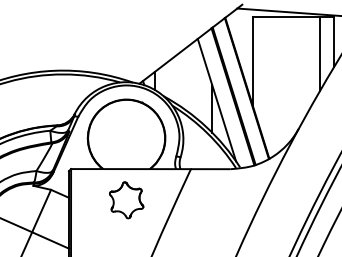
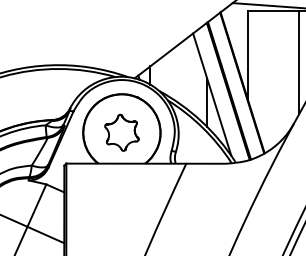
line: (304, 67) -> (299, 62), added
part: (126, 200) -> (121, 133), moved

